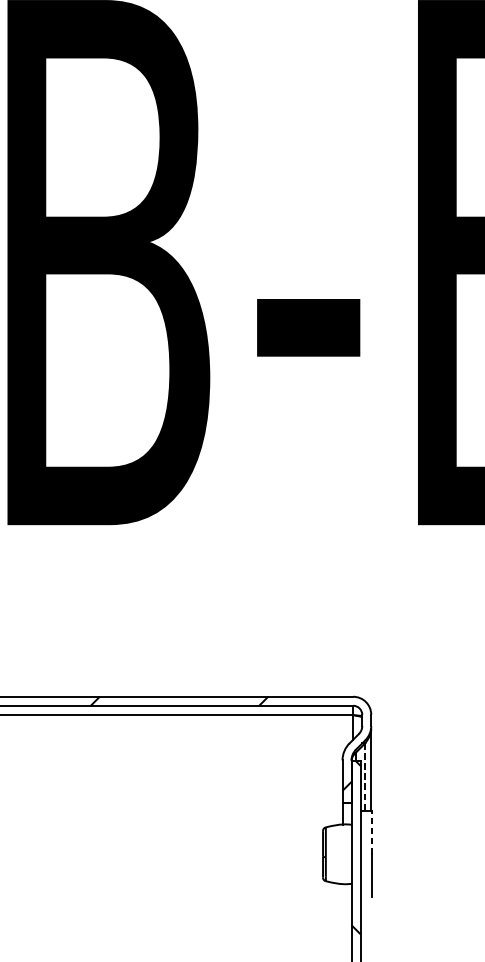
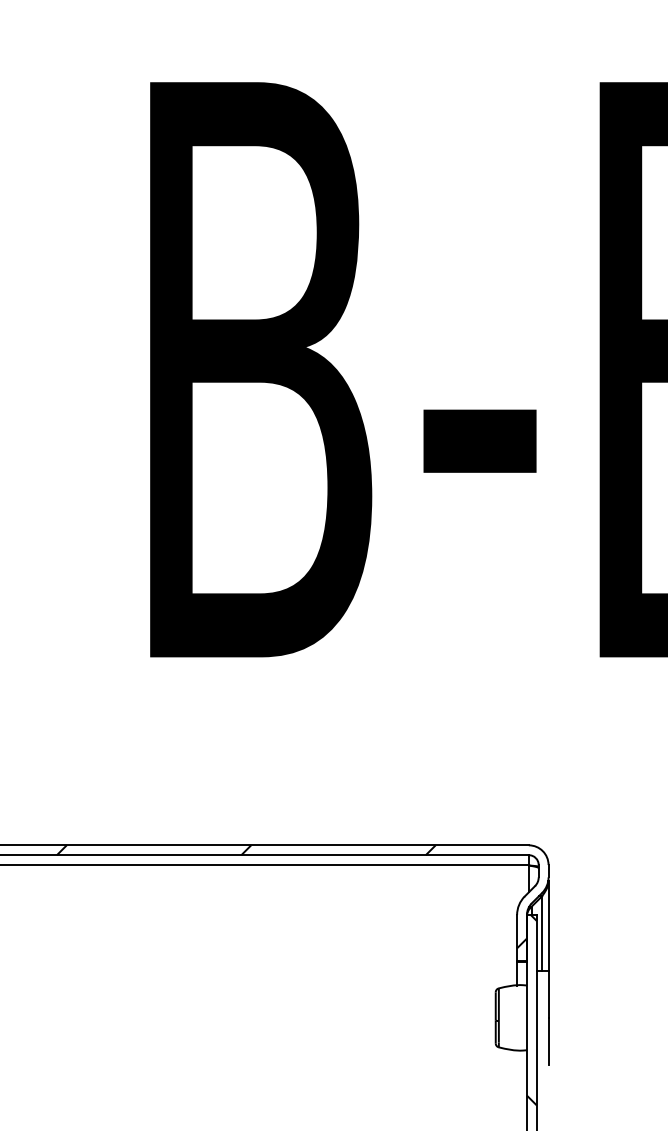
line: (365, 777) -> (542, 933), dashed -> solid
line: (372, 832) -> (549, 994), dashed -> solid

